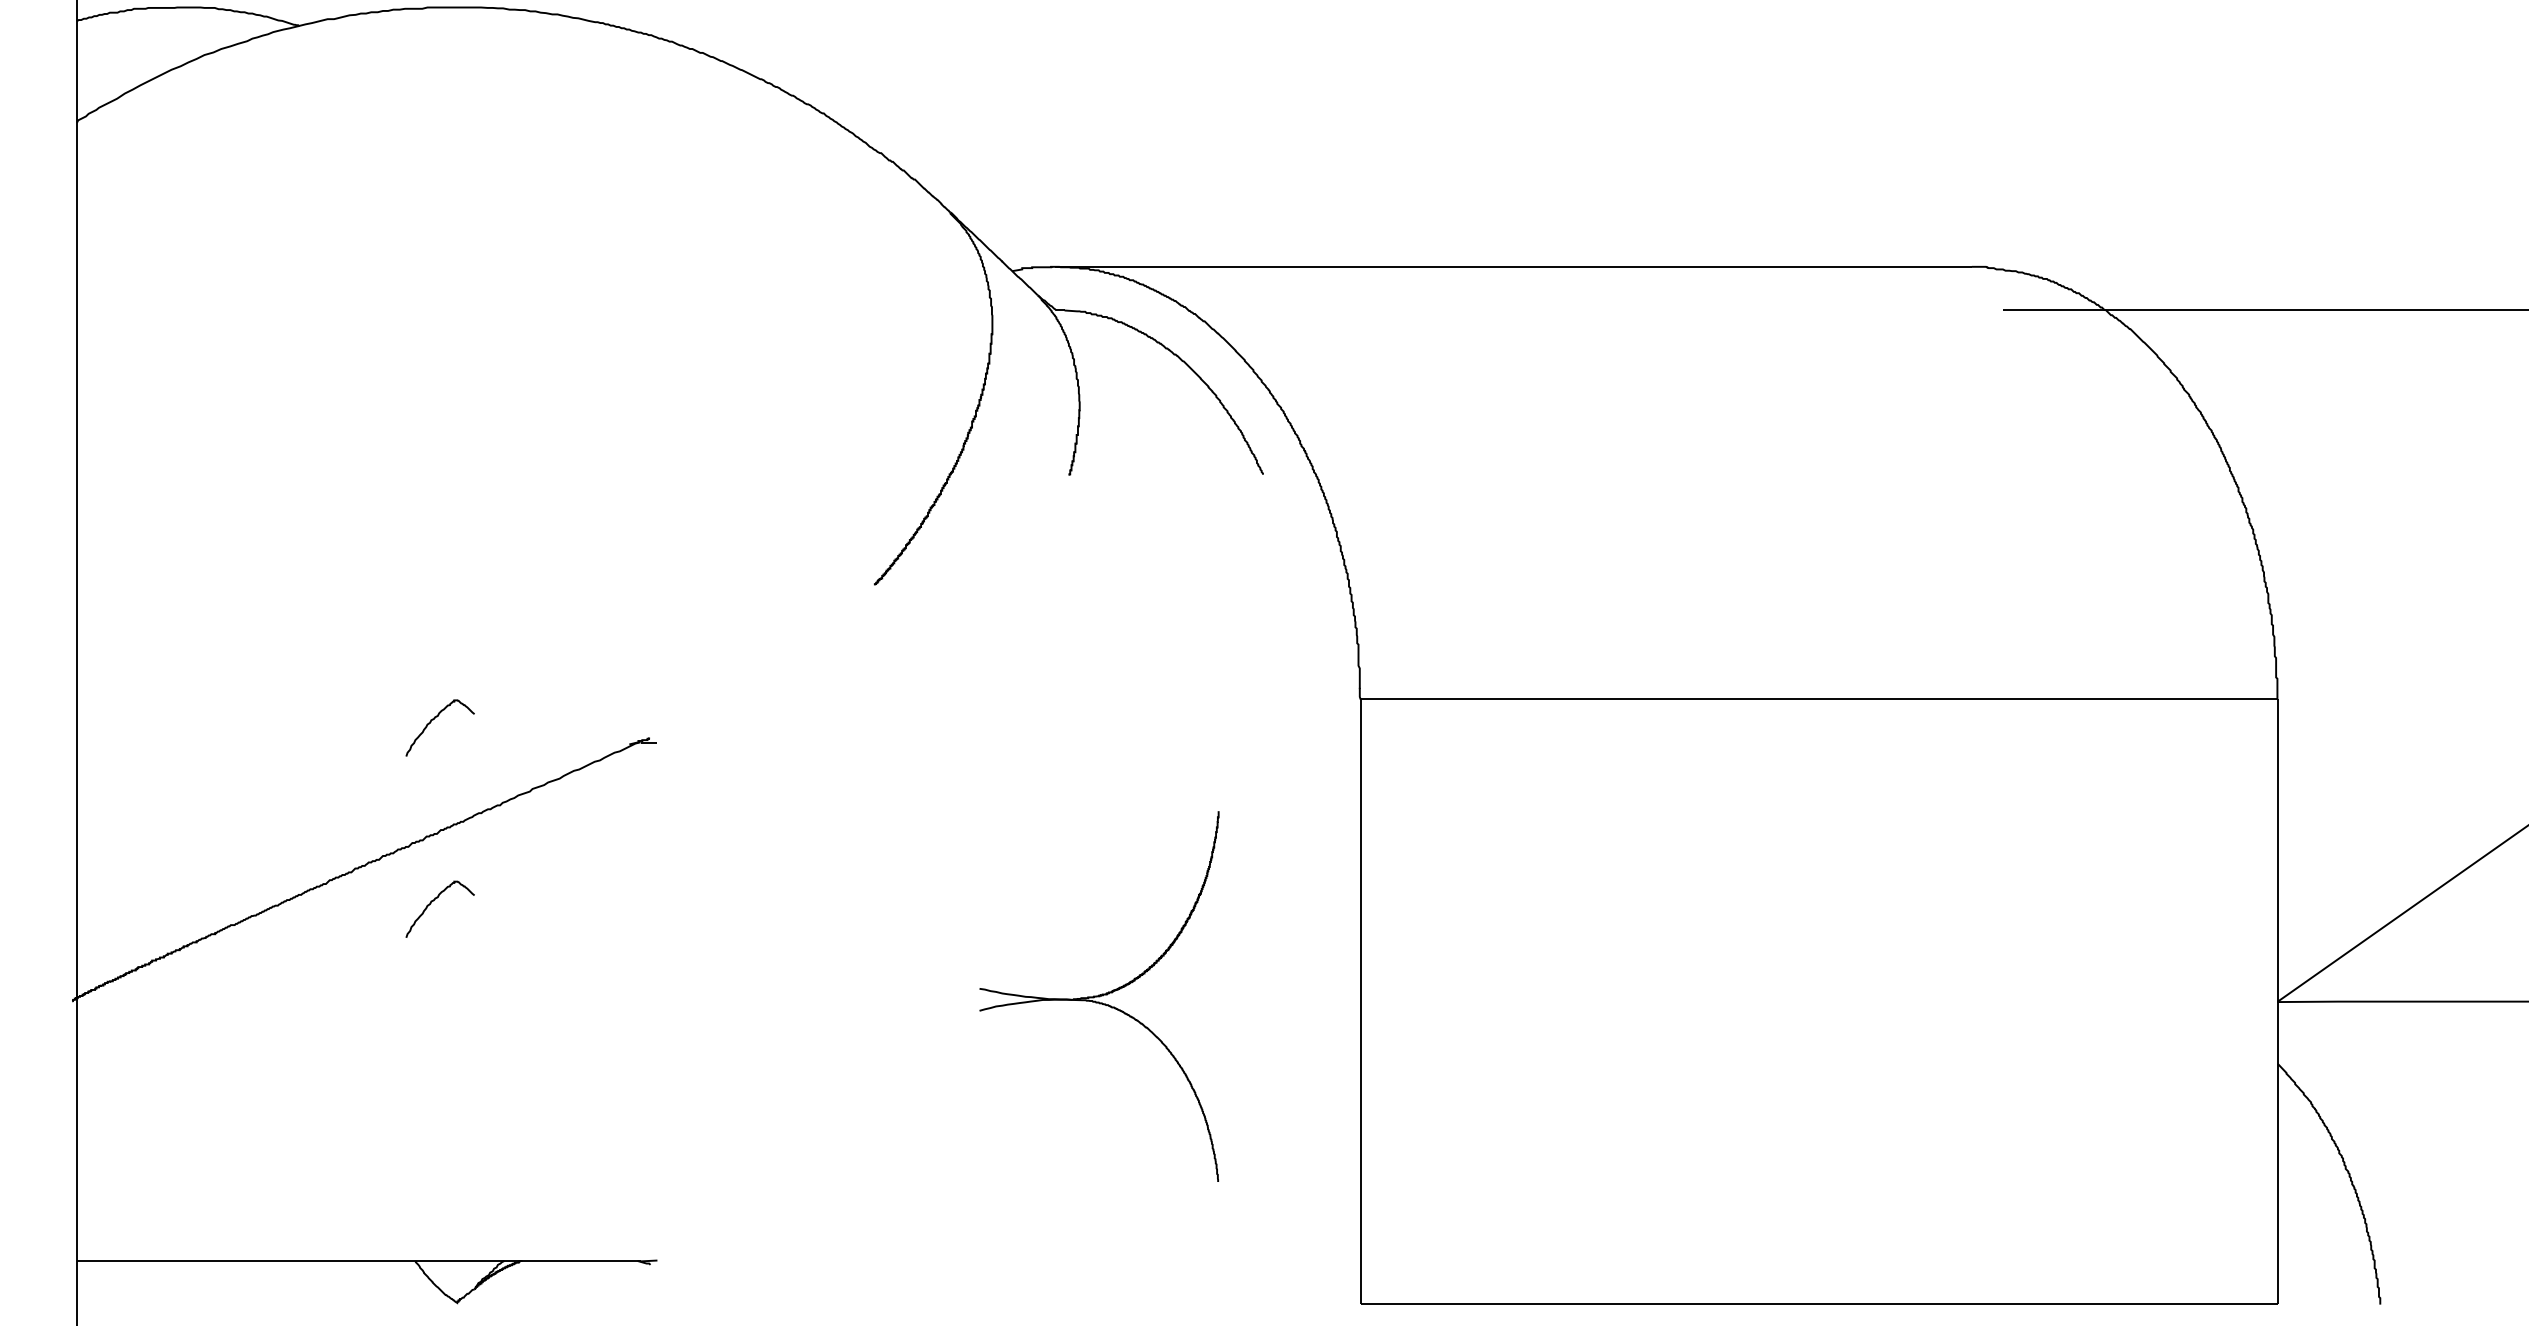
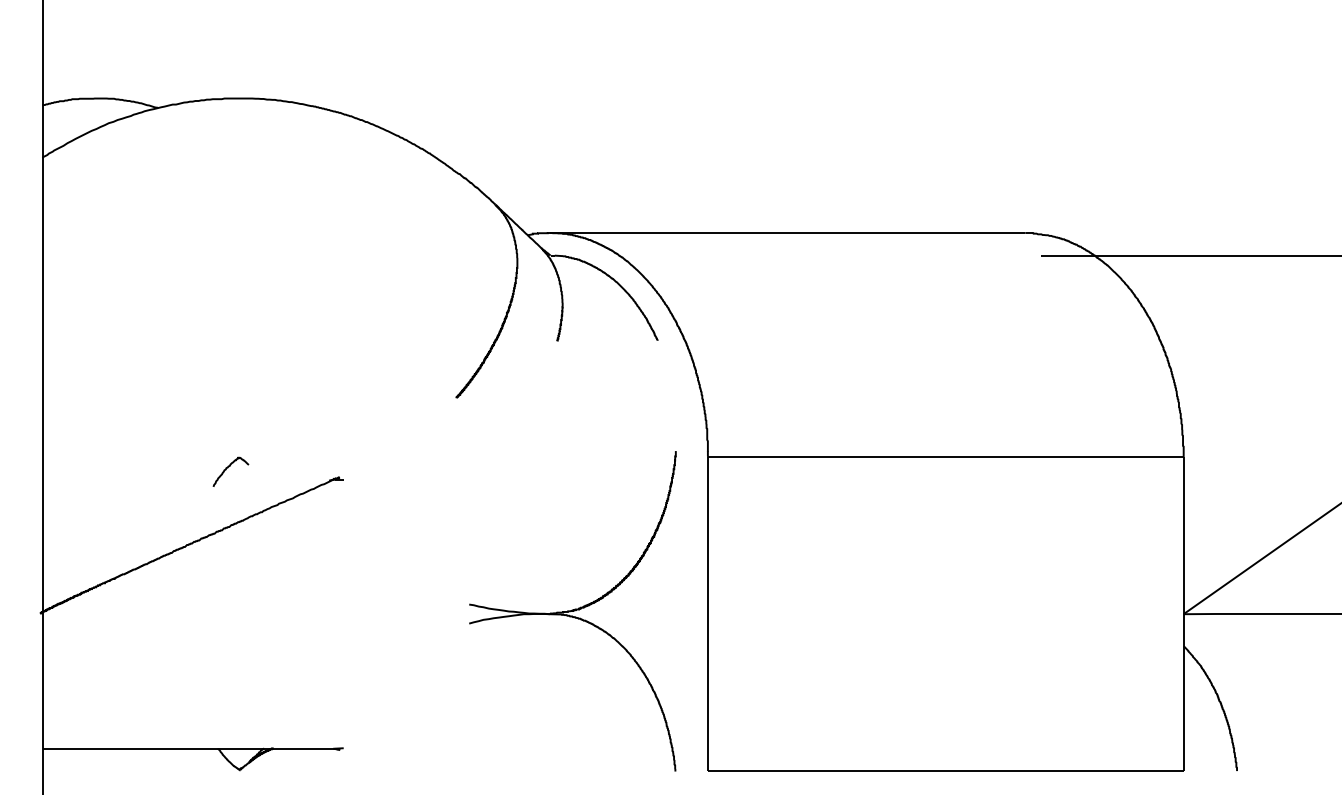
part: (439, 908) -> (230, 565), removed
part: (1098, 996) -> (572, 611), size x1.67

